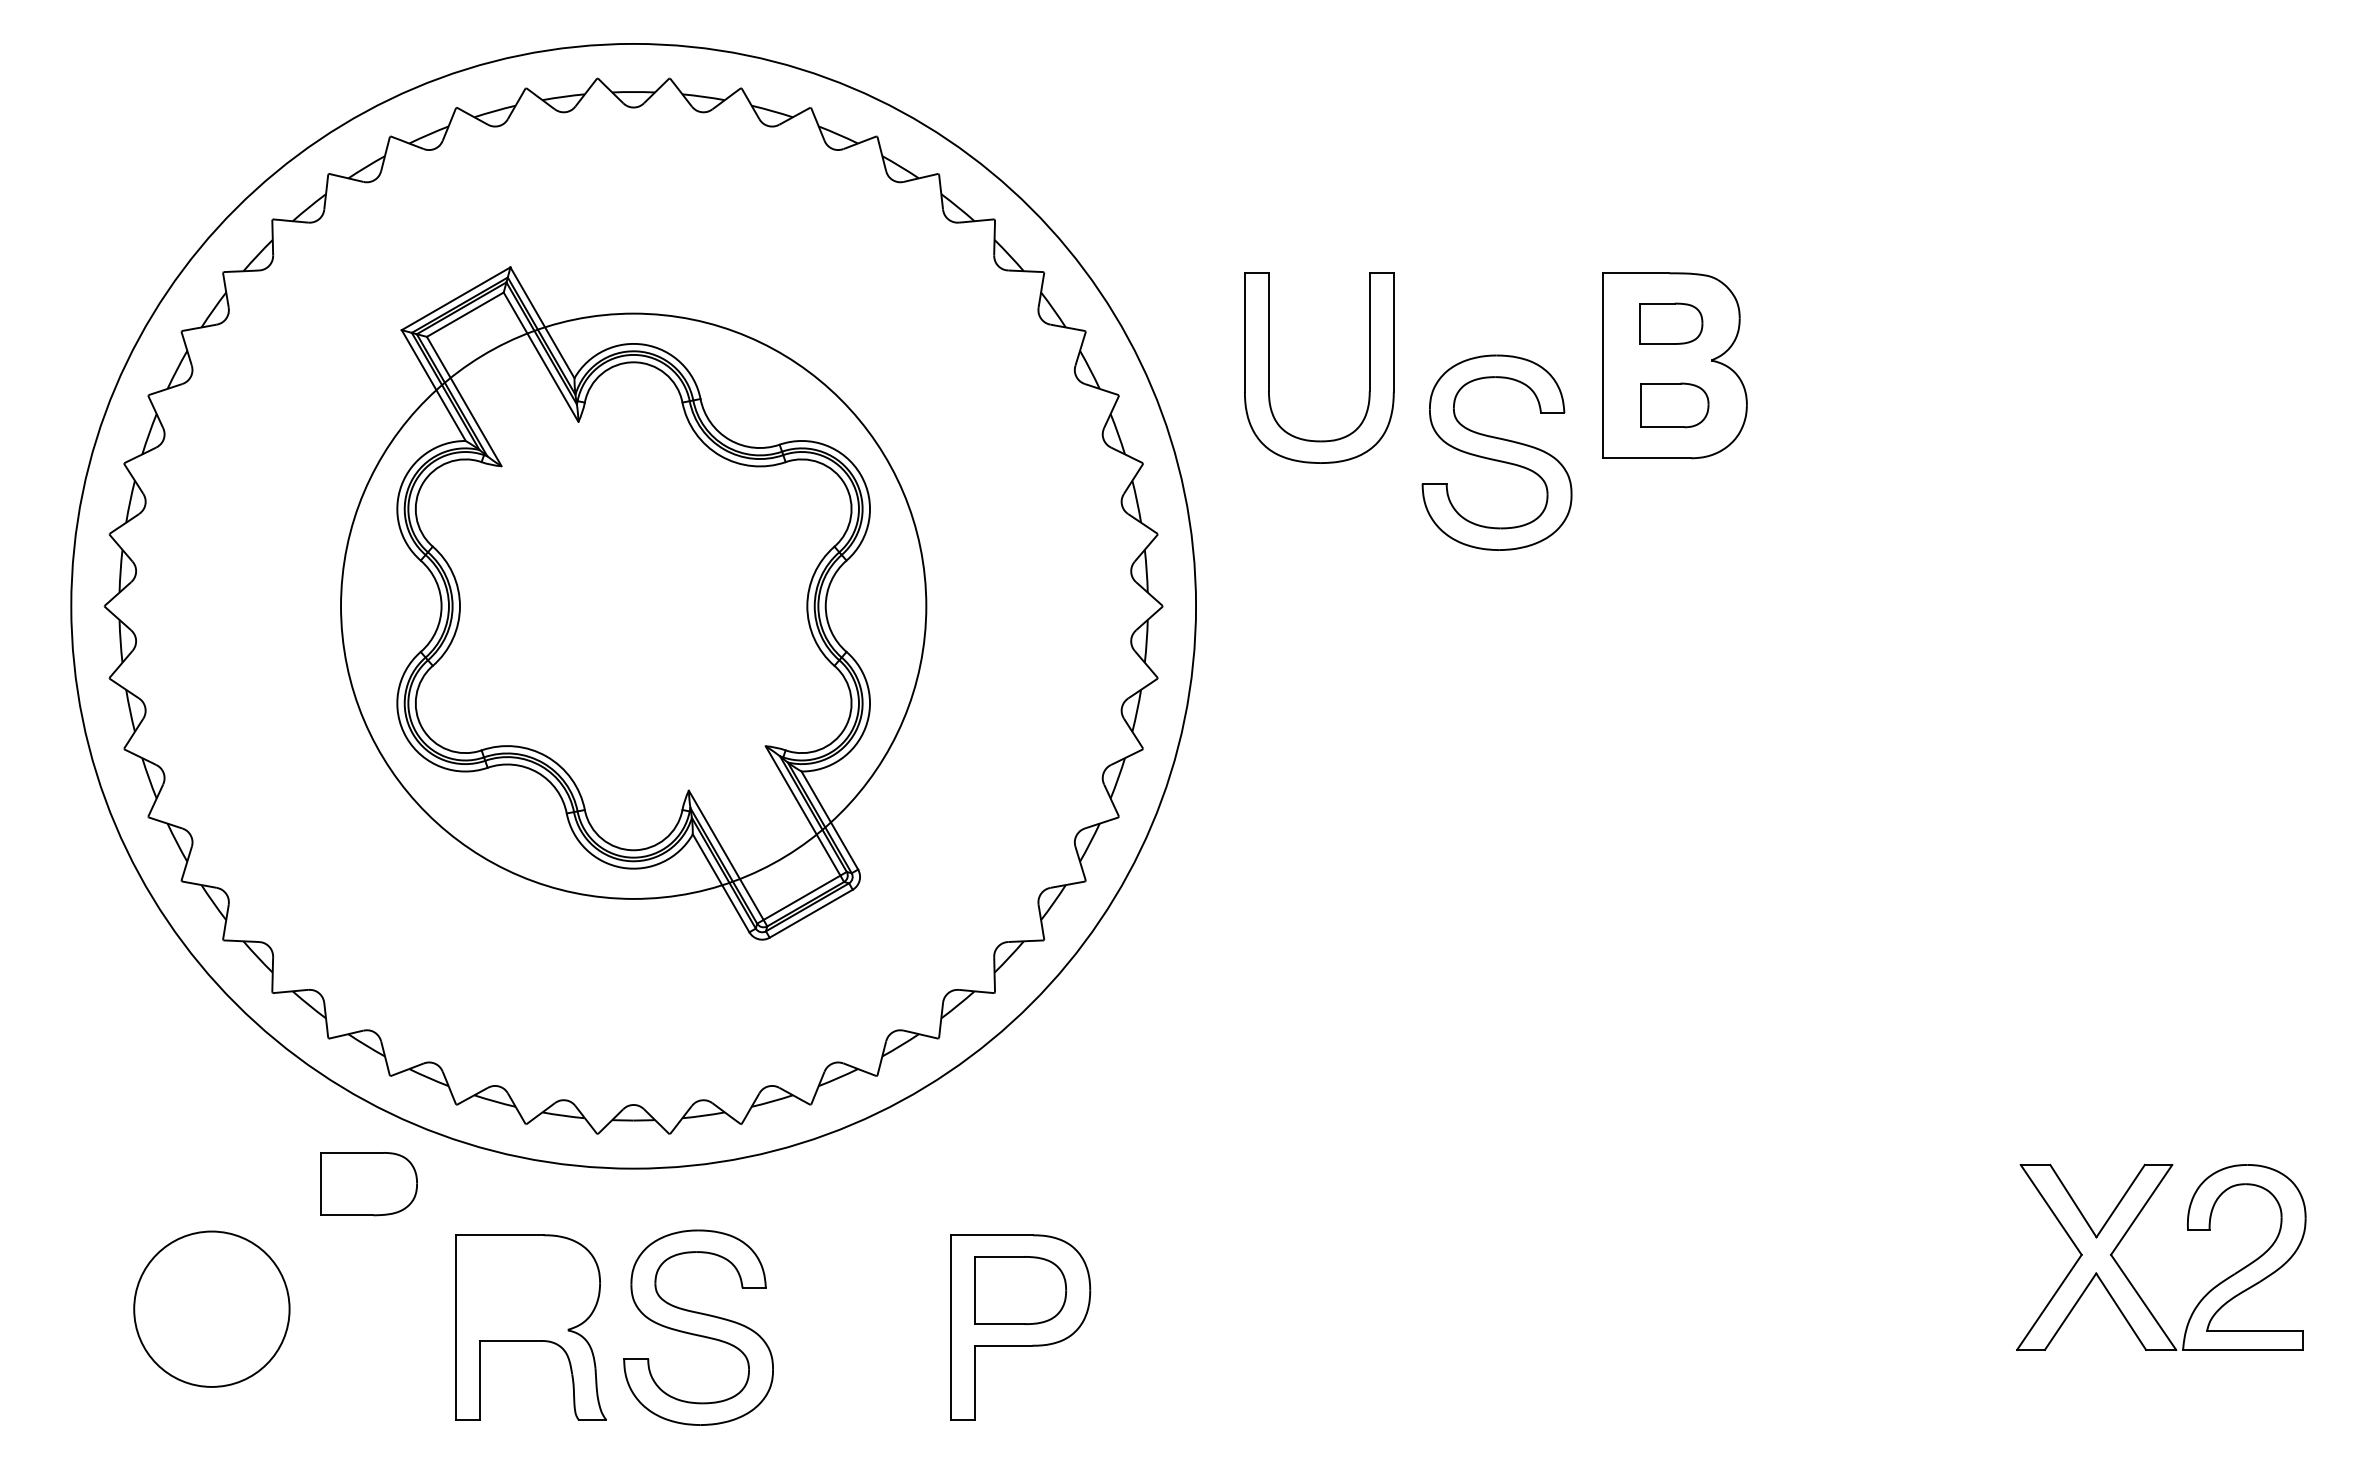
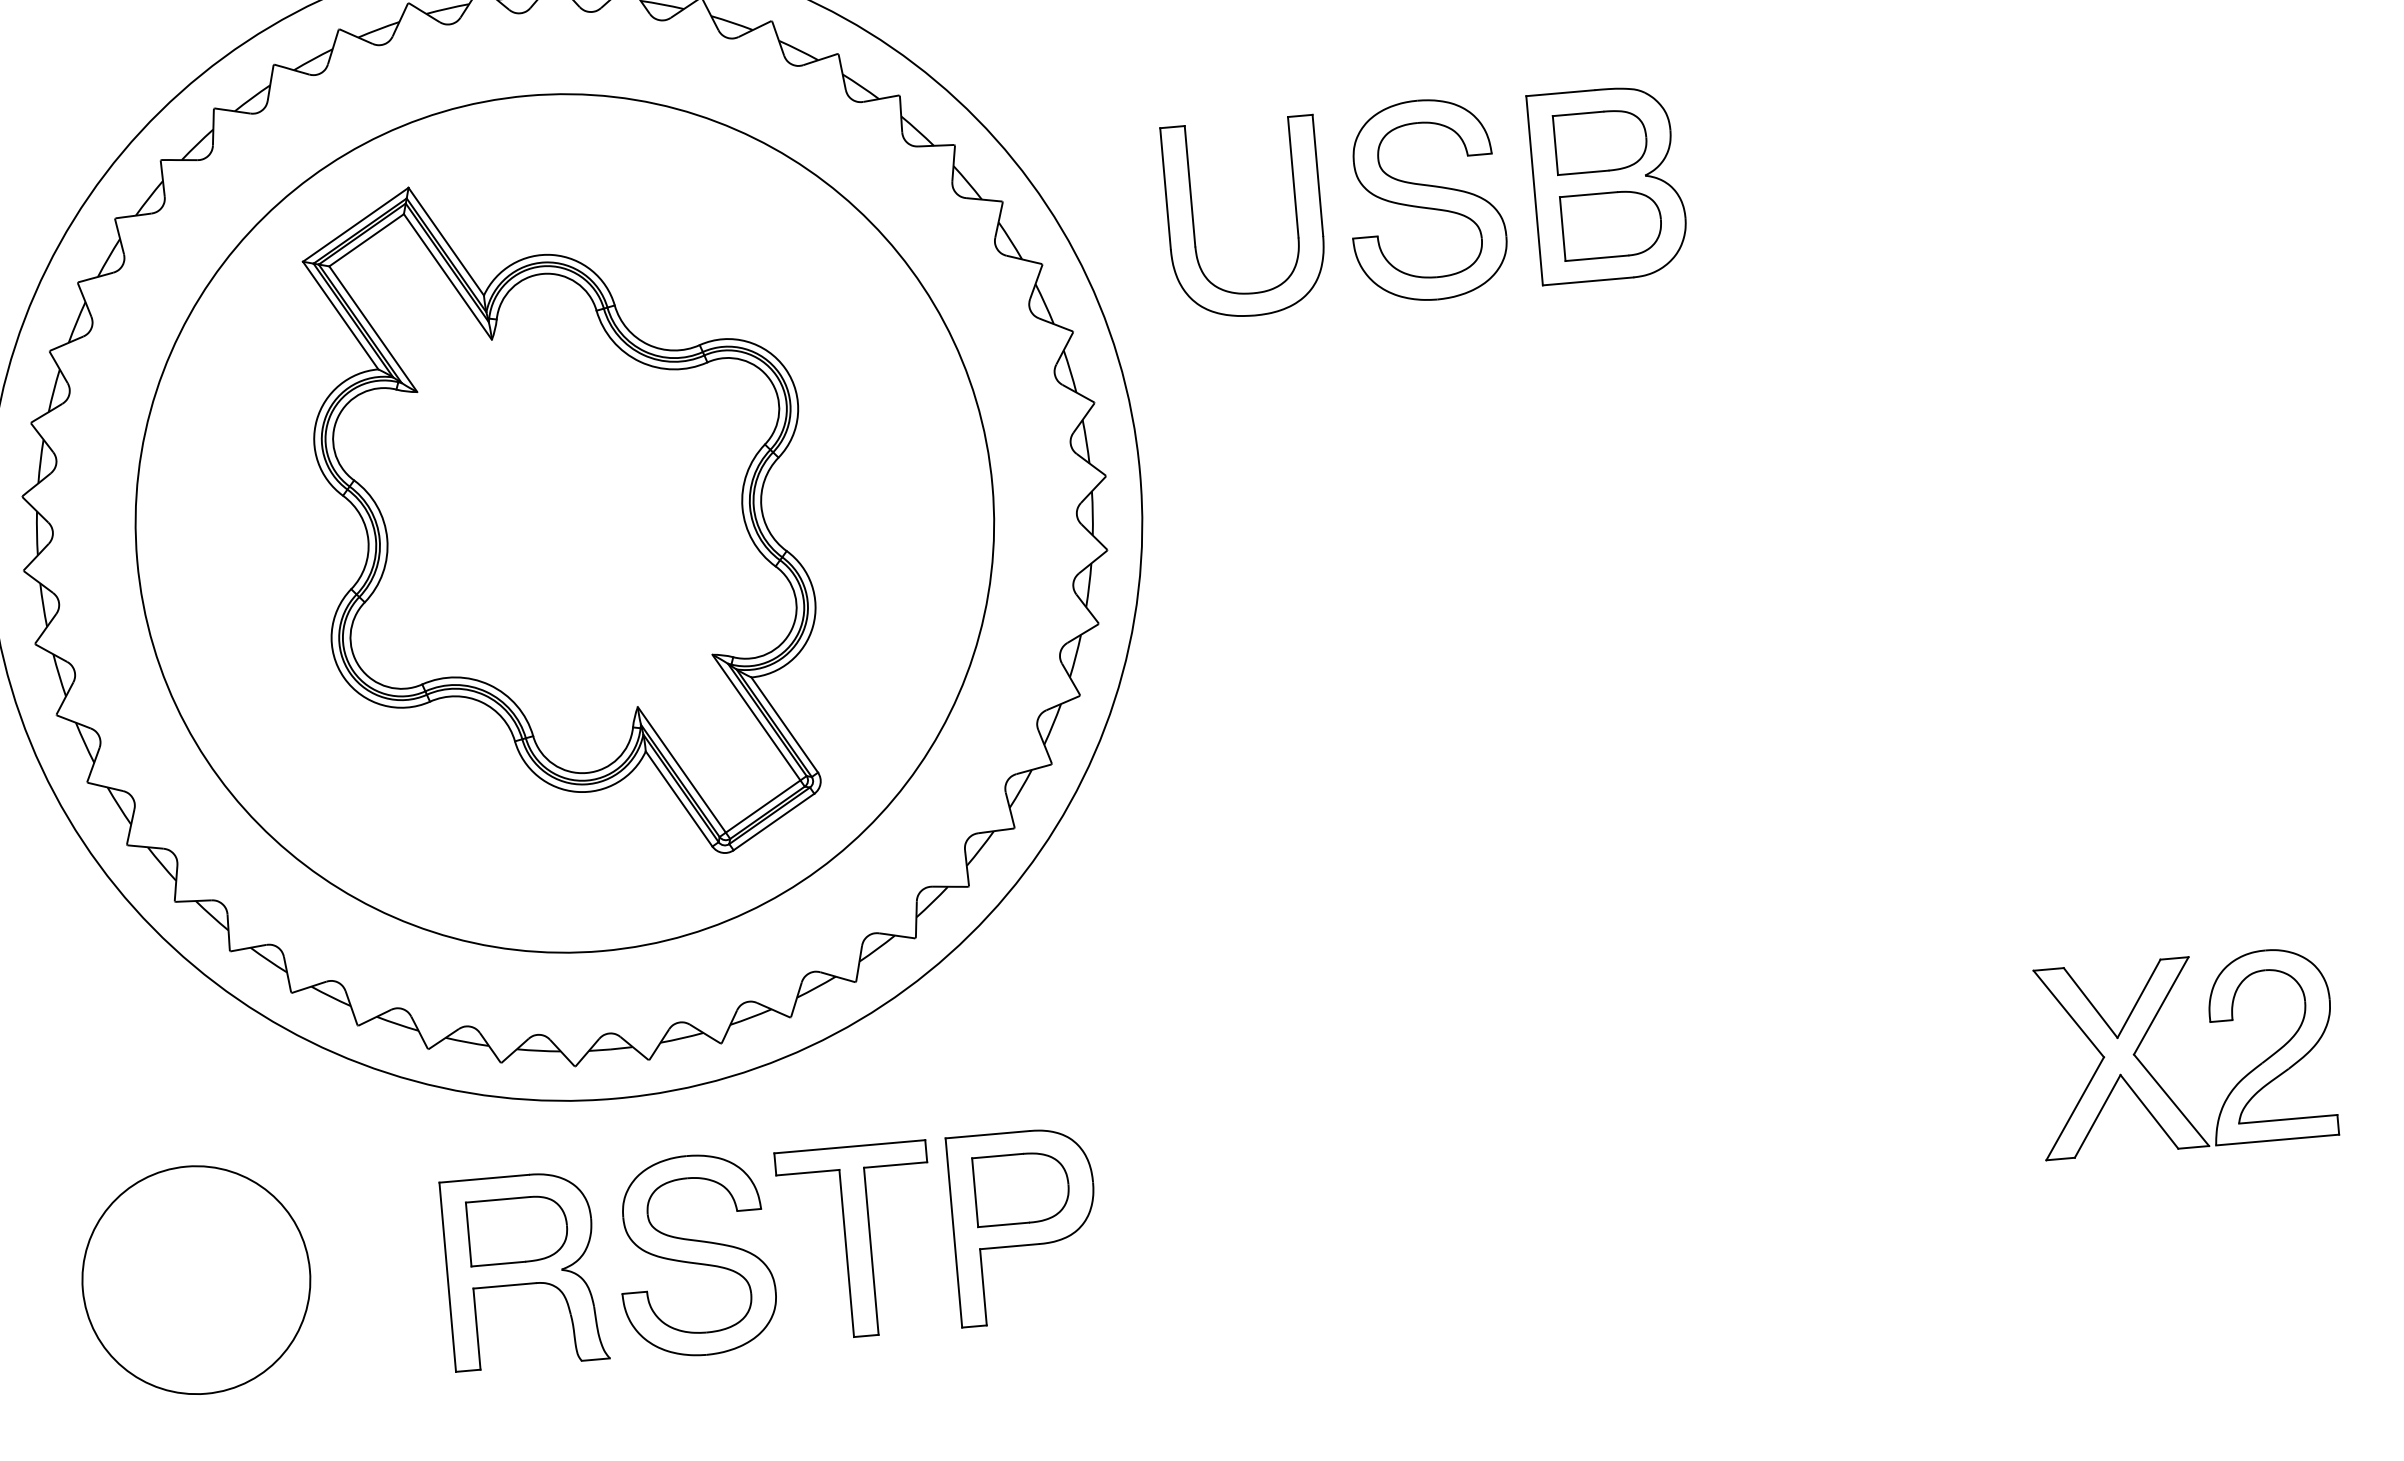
part: (1671, 323) -> (1601, 141), size x1.43
part: (1674, 405) -> (1611, 224), size x1.43
part: (1496, 452) -> (1425, 199), moved
circle: (633, 606) -> (564, 523), size x1.43
part: (368, 1184) -> (517, 1230), moved
circle: (211, 1309) -> (196, 1280), size x1.43
part: (856, 1327) -> (857, 1241), added

